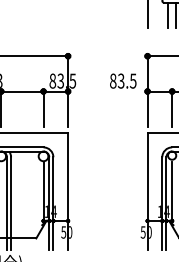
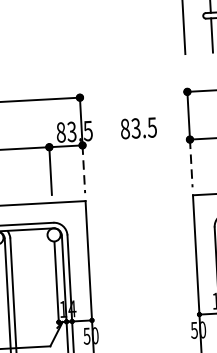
text: (123, 80) -> (139, 127), moved
line: (68, 109) -> (84, 169), solid -> dashed
line: (147, 109) -> (191, 163), solid -> dashed

